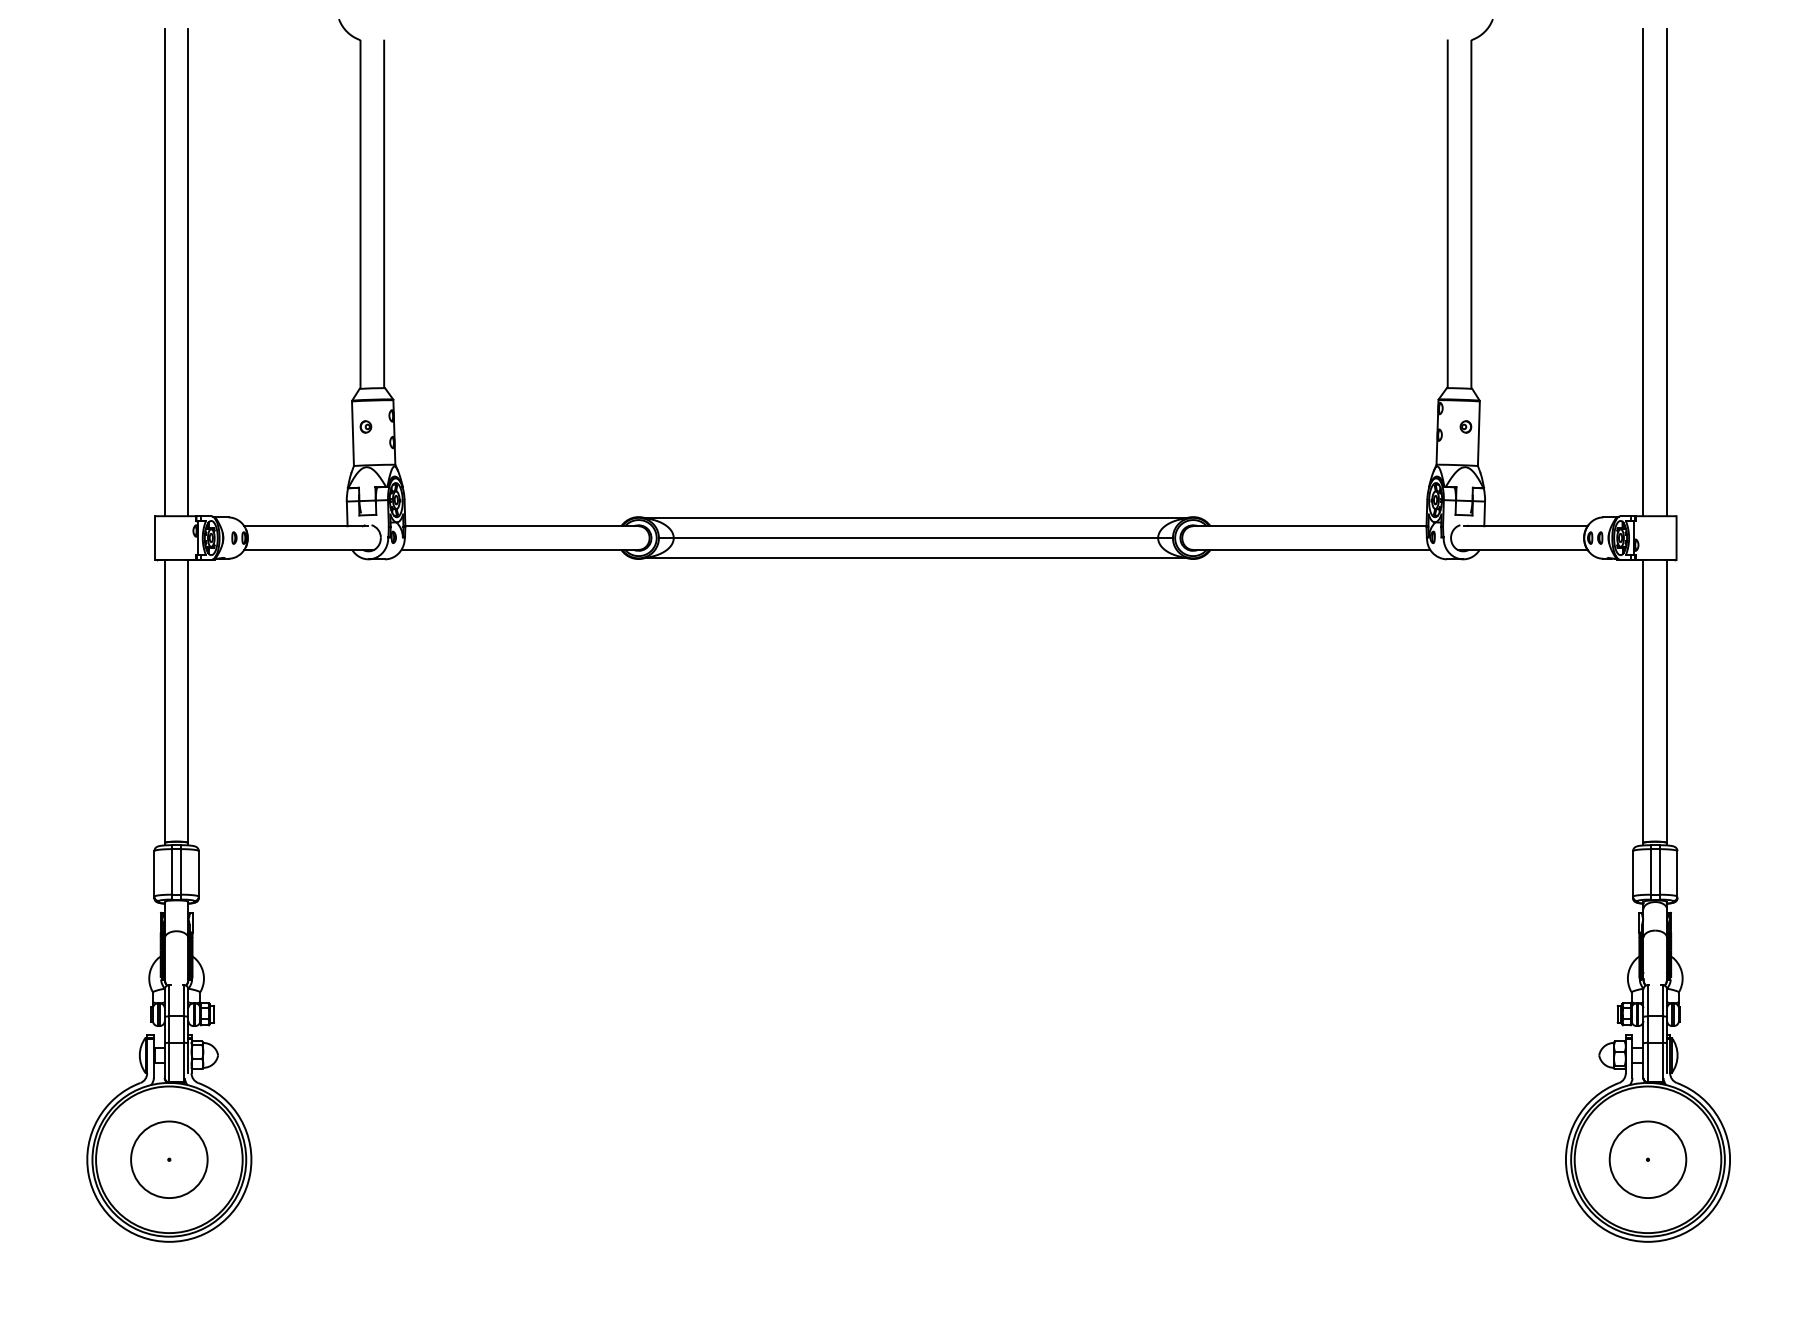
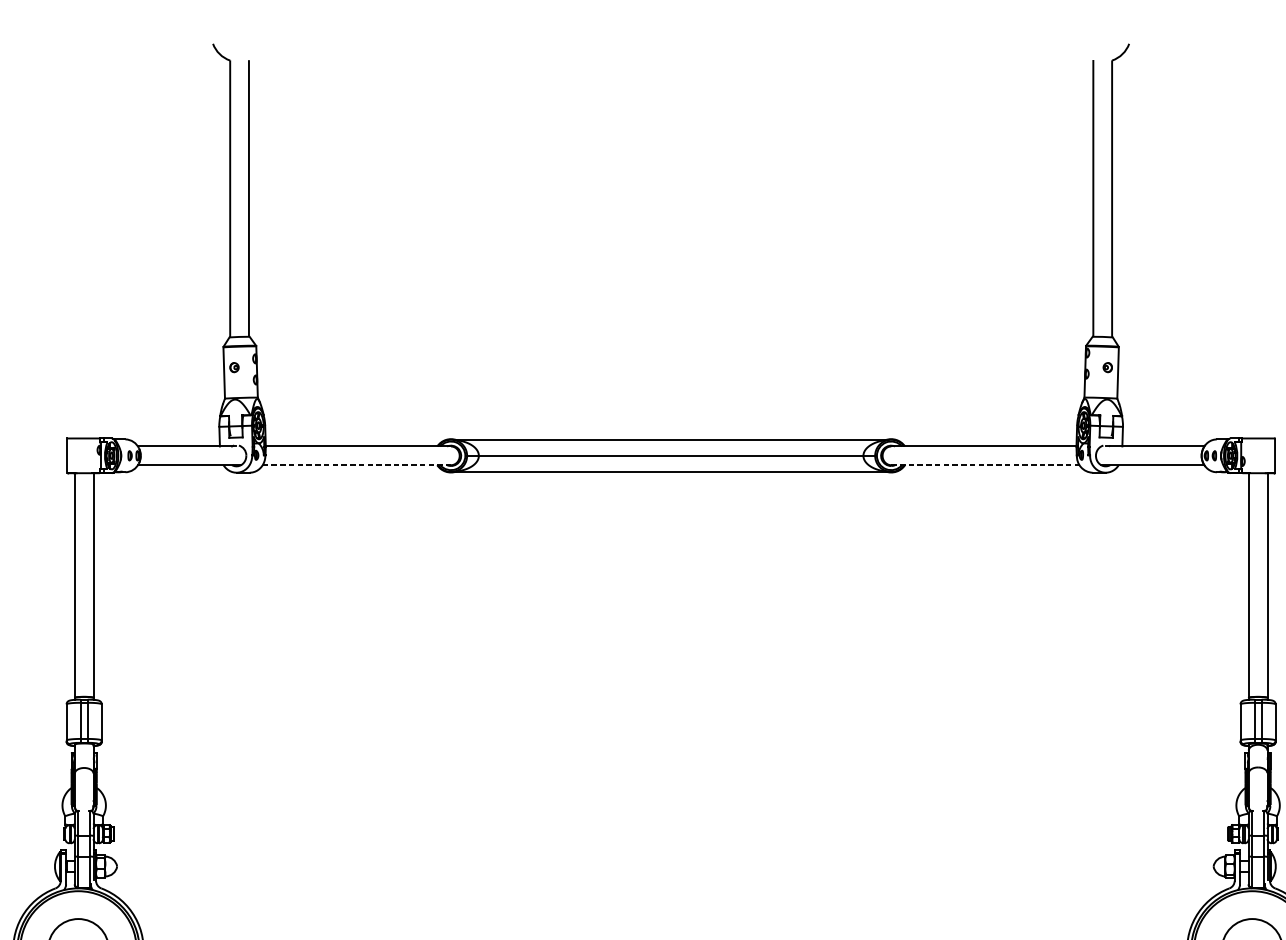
line: (164, 272) -> (74, 244), removed
line: (188, 272) -> (93, 244), removed
line: (1643, 272) -> (1248, 244), removed
line: (1667, 272) -> (1267, 244), removed
line: (520, 549) -> (357, 464), solid -> dashed
line: (1311, 549) -> (985, 464), solid -> dashed

